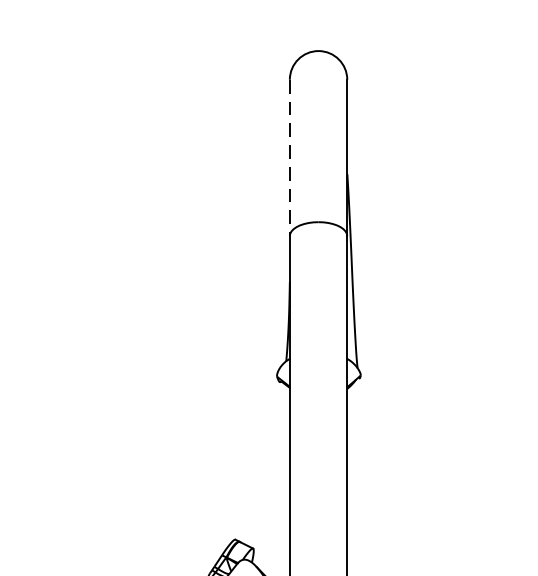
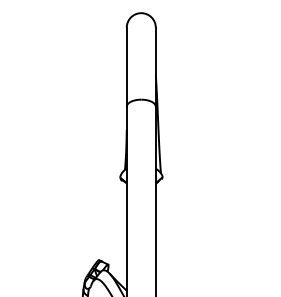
line: (289, 158) -> (126, 67), dashed -> solid

